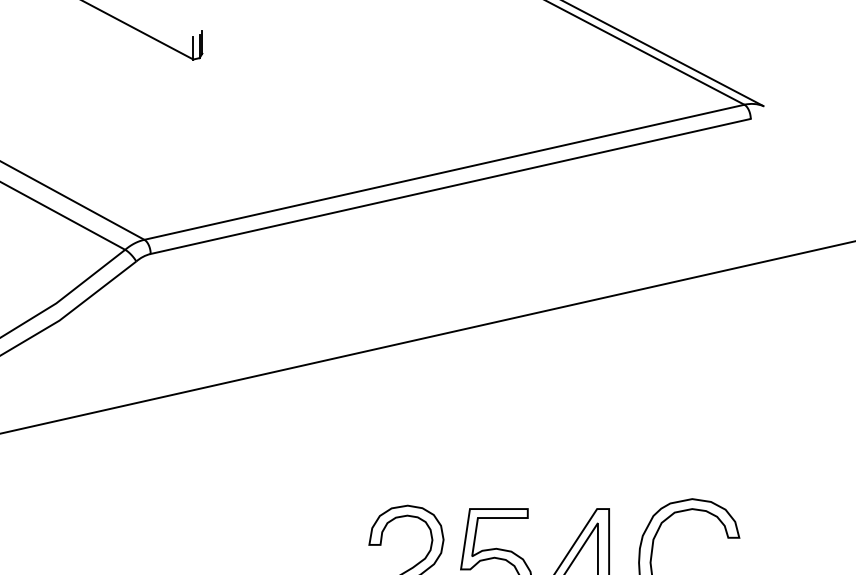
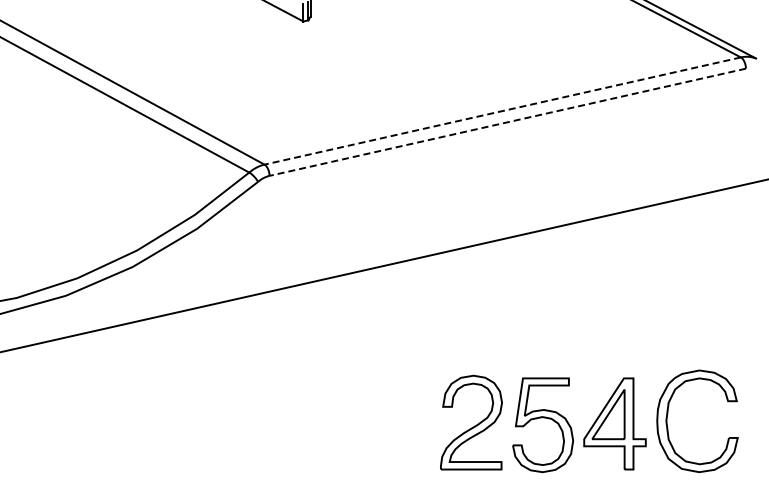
line: (444, 172) -> (502, 111), solid -> dashed
line: (450, 186) -> (507, 122), solid -> dashed

